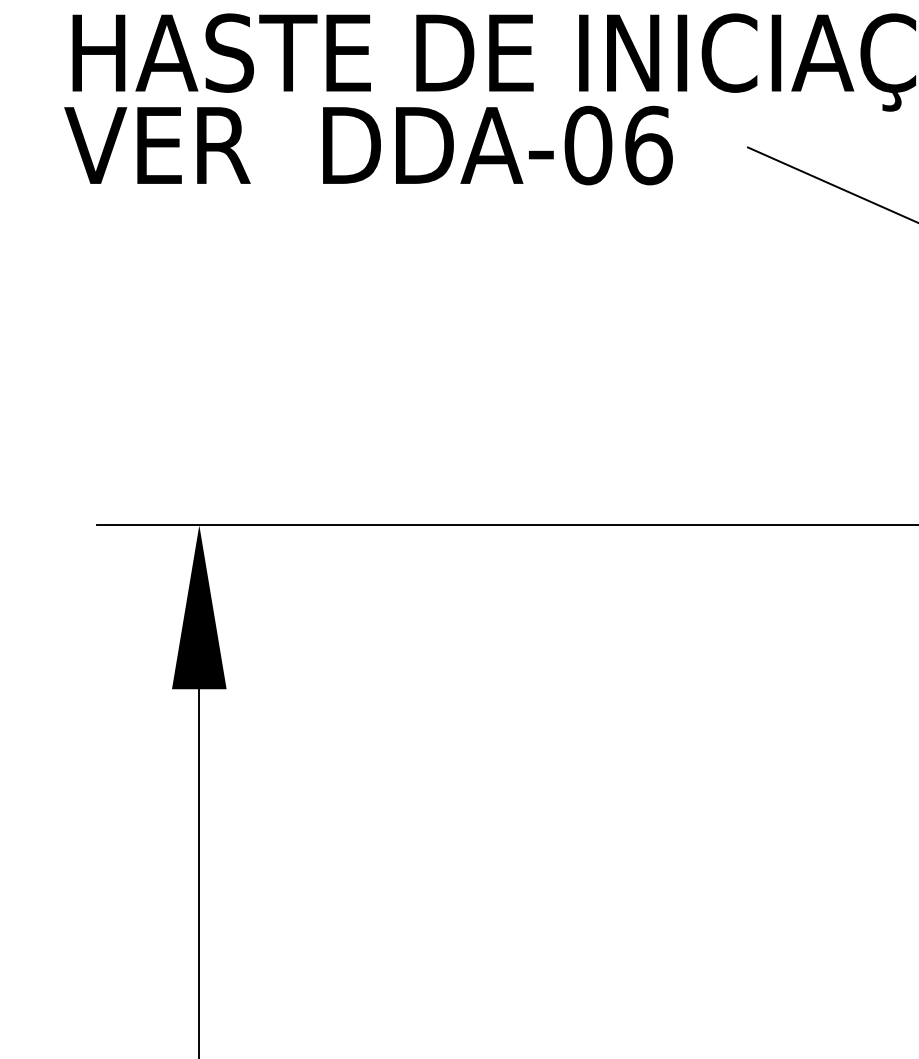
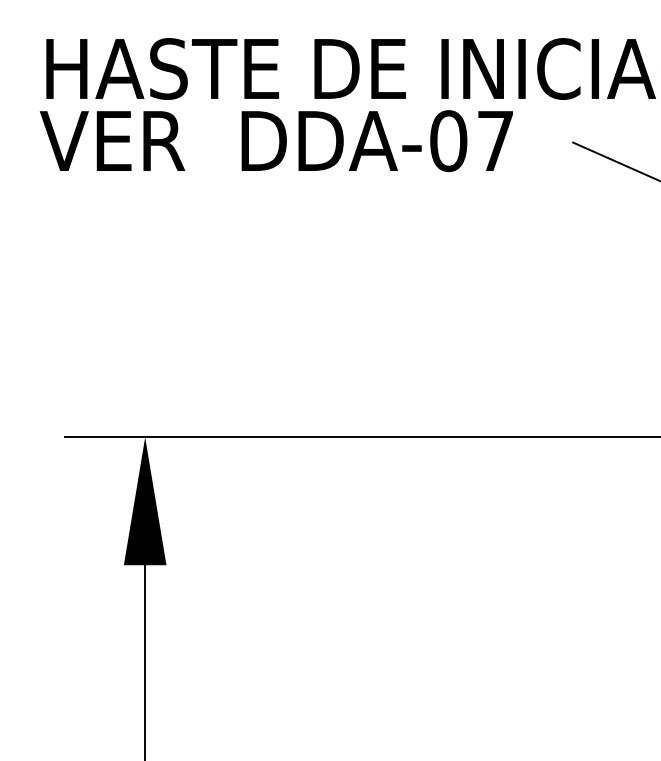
text: (648, 145) -> (495, 141), DDA-06 -> DDA-07

